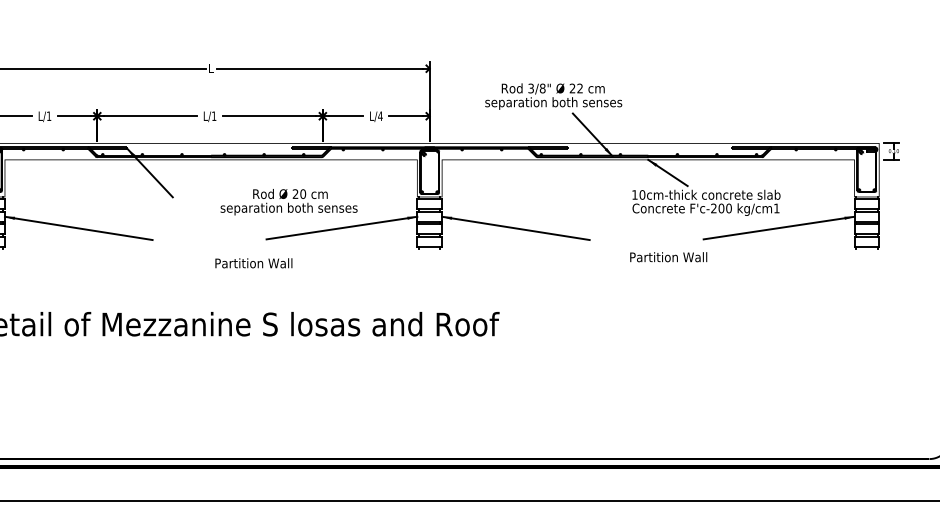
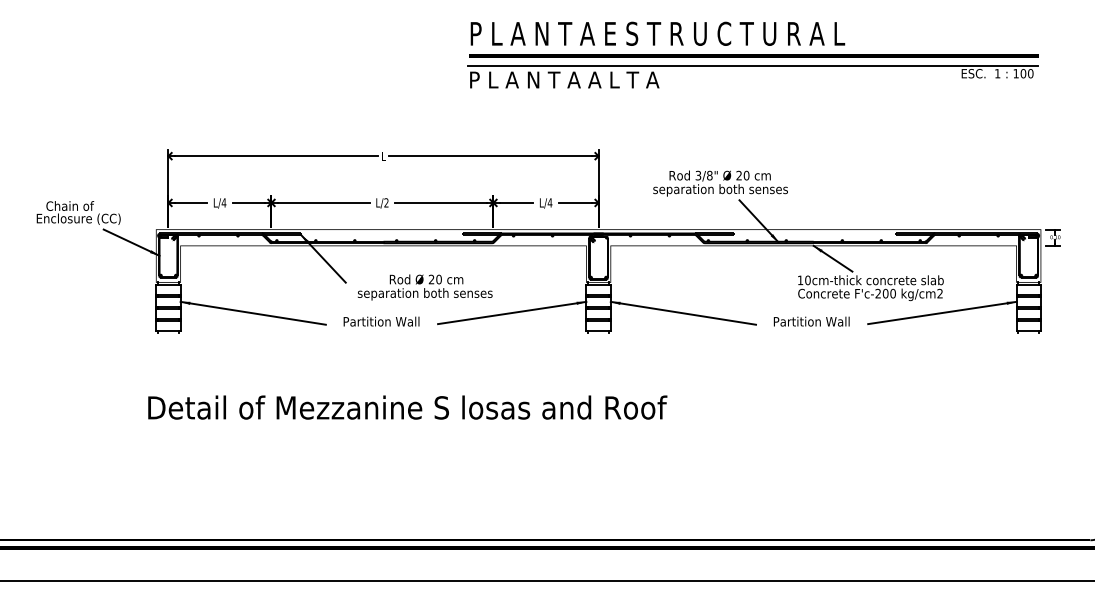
text: (580, 88) -> (746, 175), 22 -> 20
text: (48, 115) -> (223, 202), L/1 -> L/4
text: (214, 115) -> (386, 202), L/1 -> L/2
text: (288, 202) -> (424, 287), moved
text: (776, 208) -> (939, 293), kg/cm1 -> kg/cm2
text: (668, 257) -> (811, 321), moved
text: (253, 263) -> (381, 321), moved

